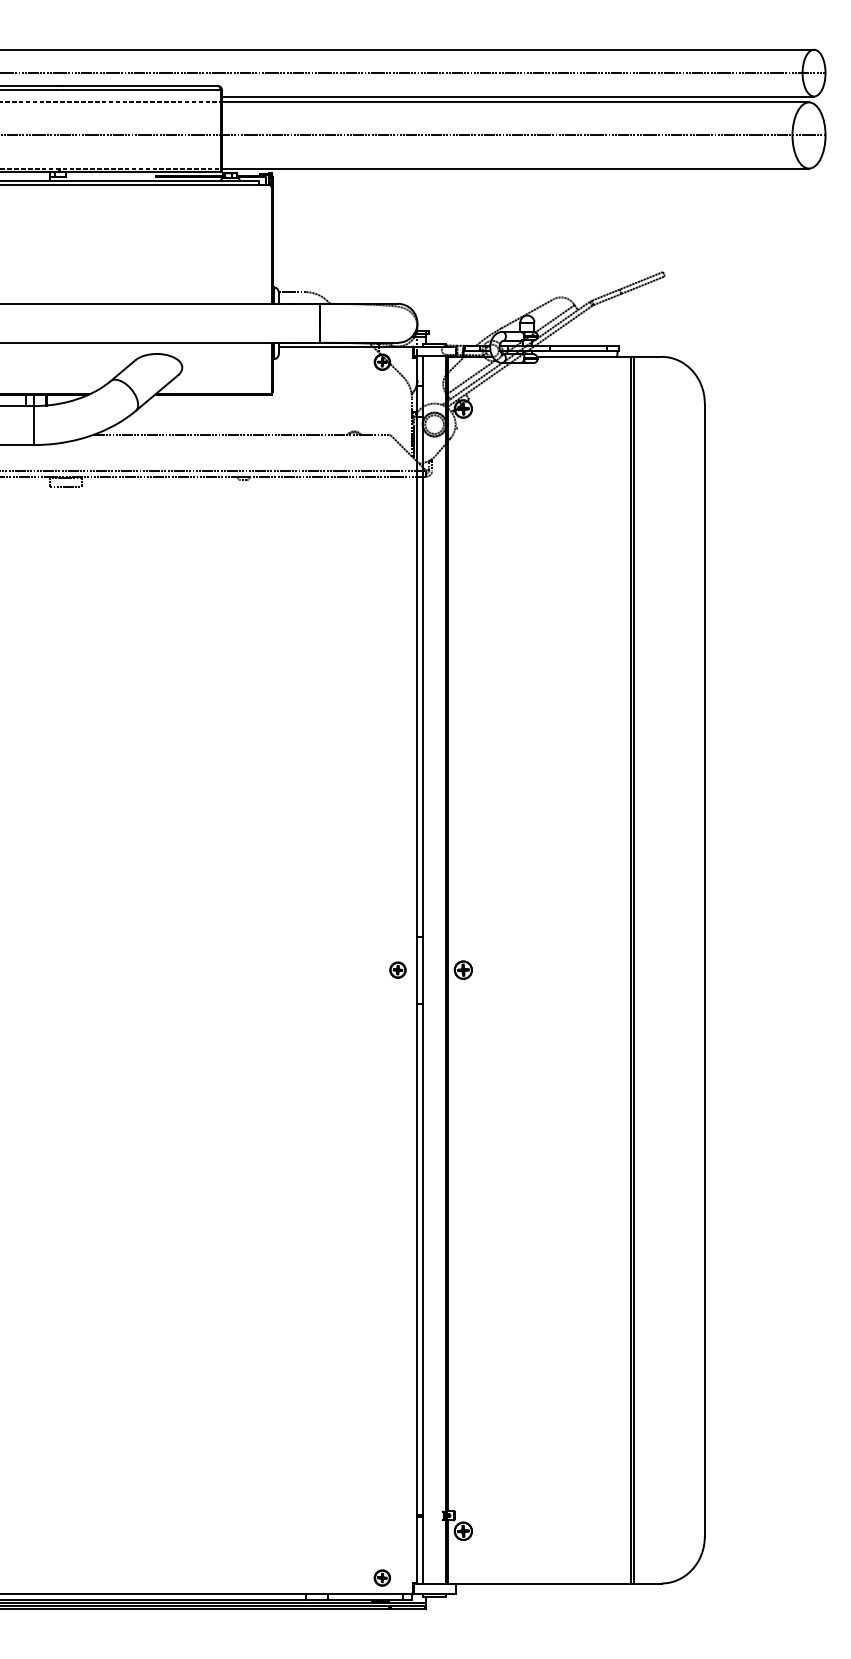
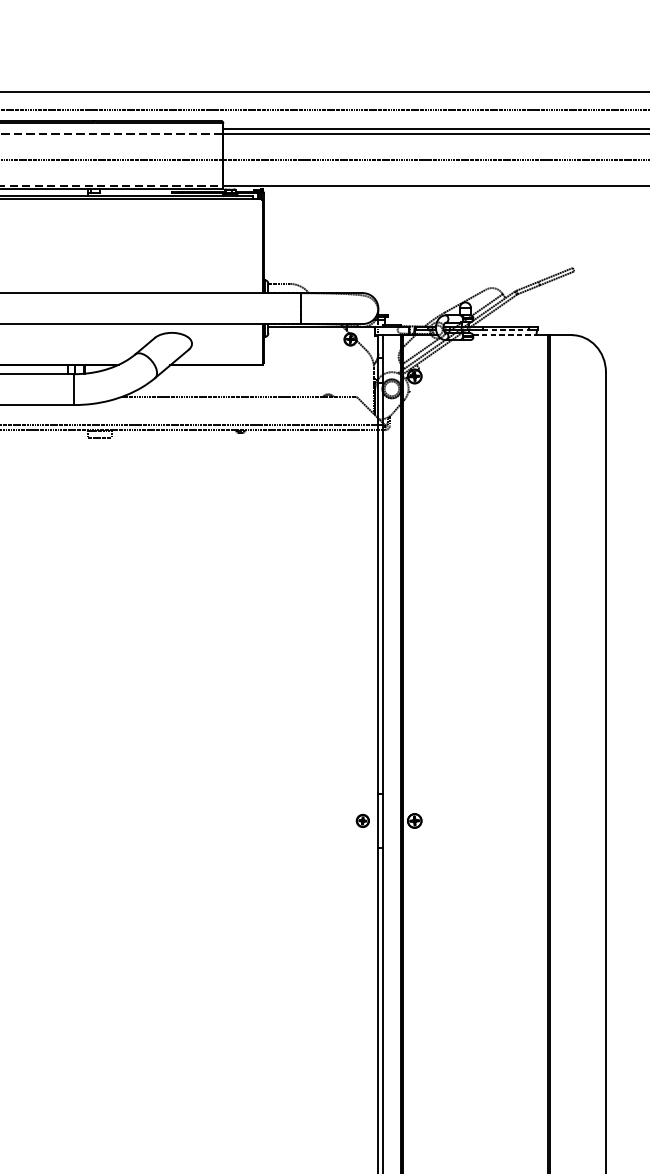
line: (578, 350) -> (505, 330), solid -> dashed
line: (577, 356) -> (505, 334), solid -> dashed

